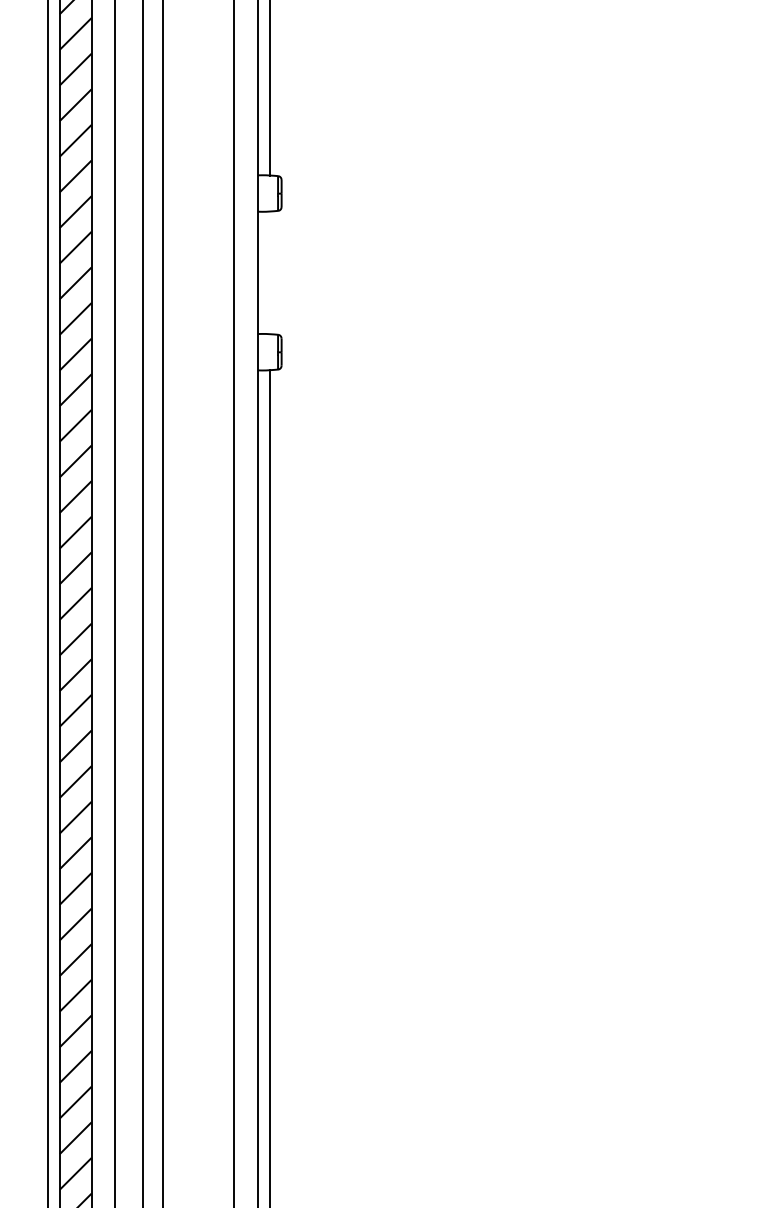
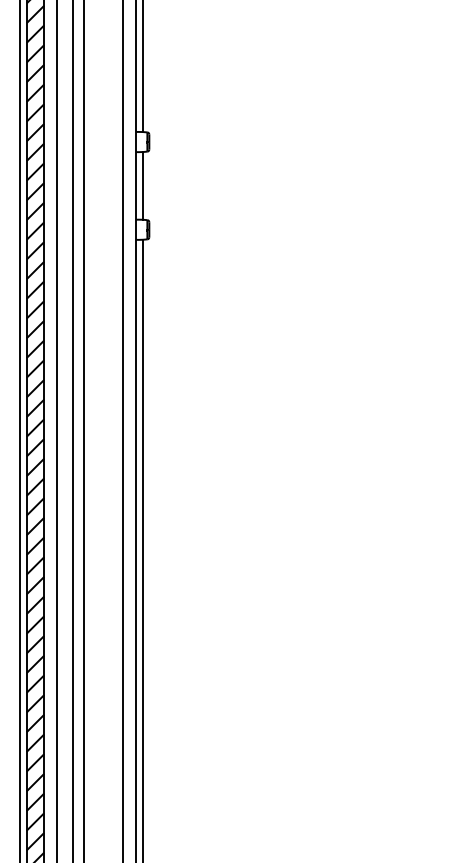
line: (269, 272) -> (142, 185), added

